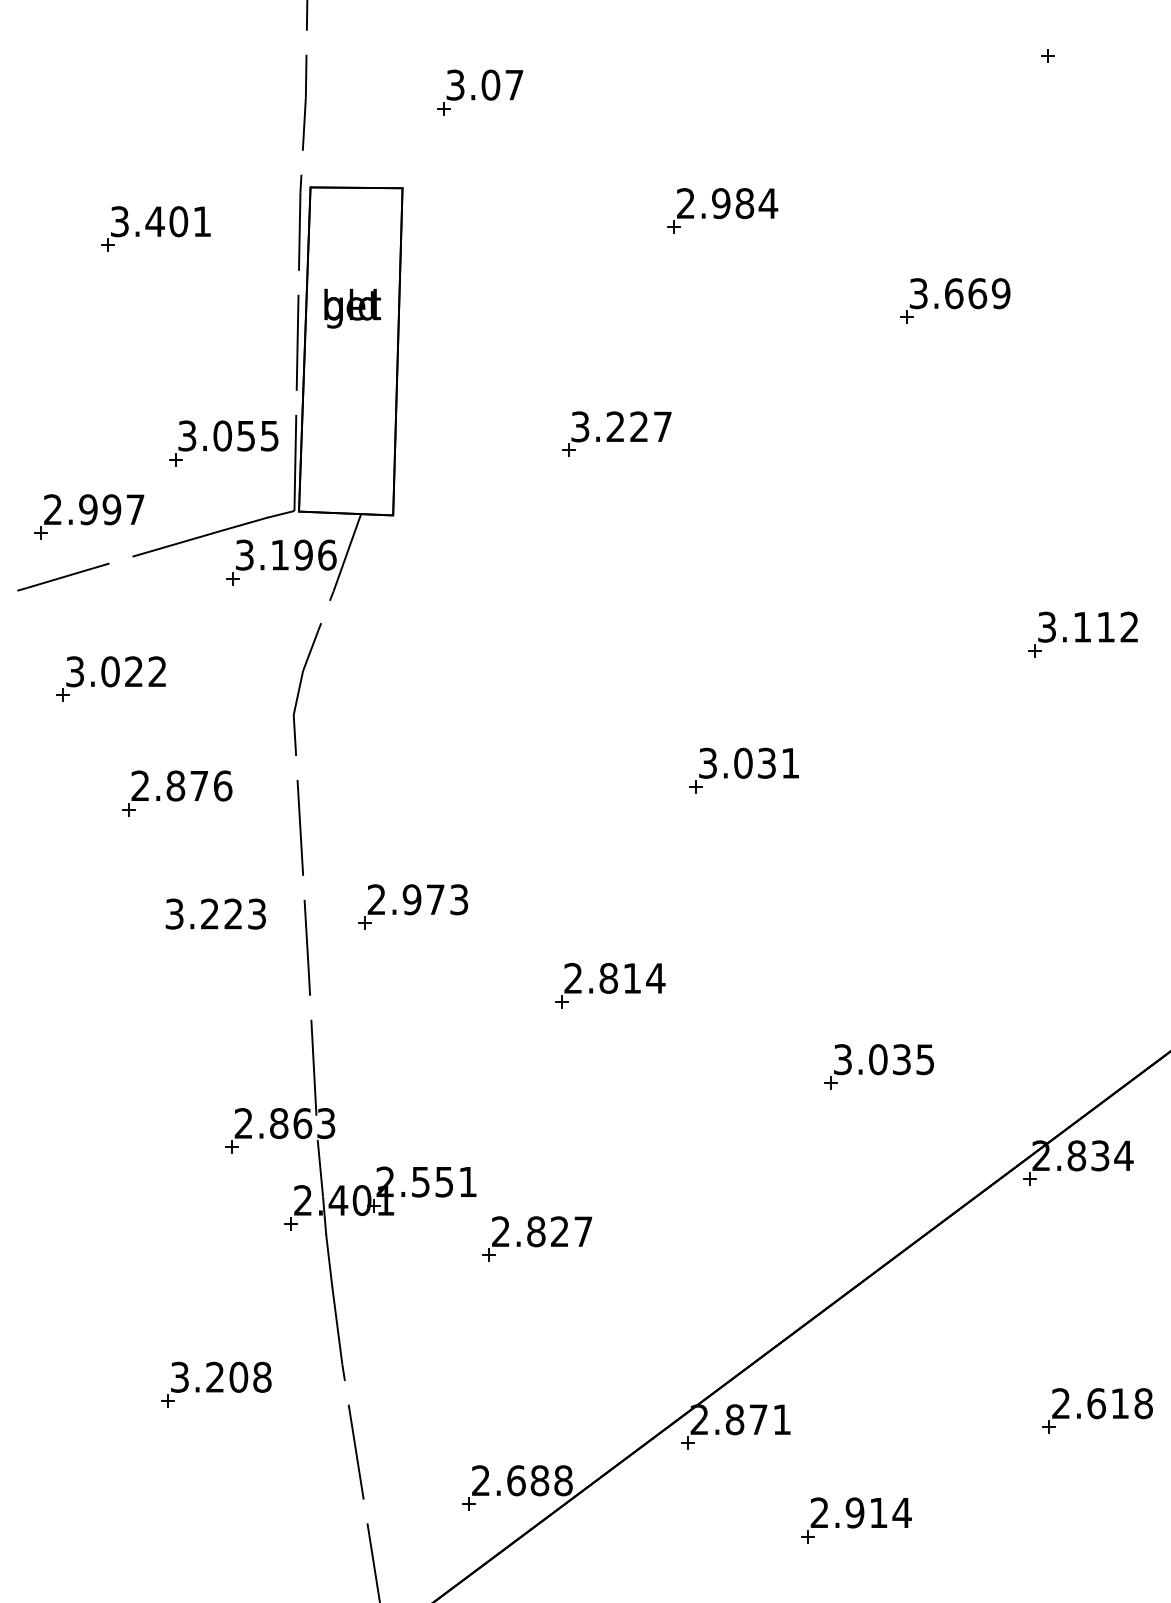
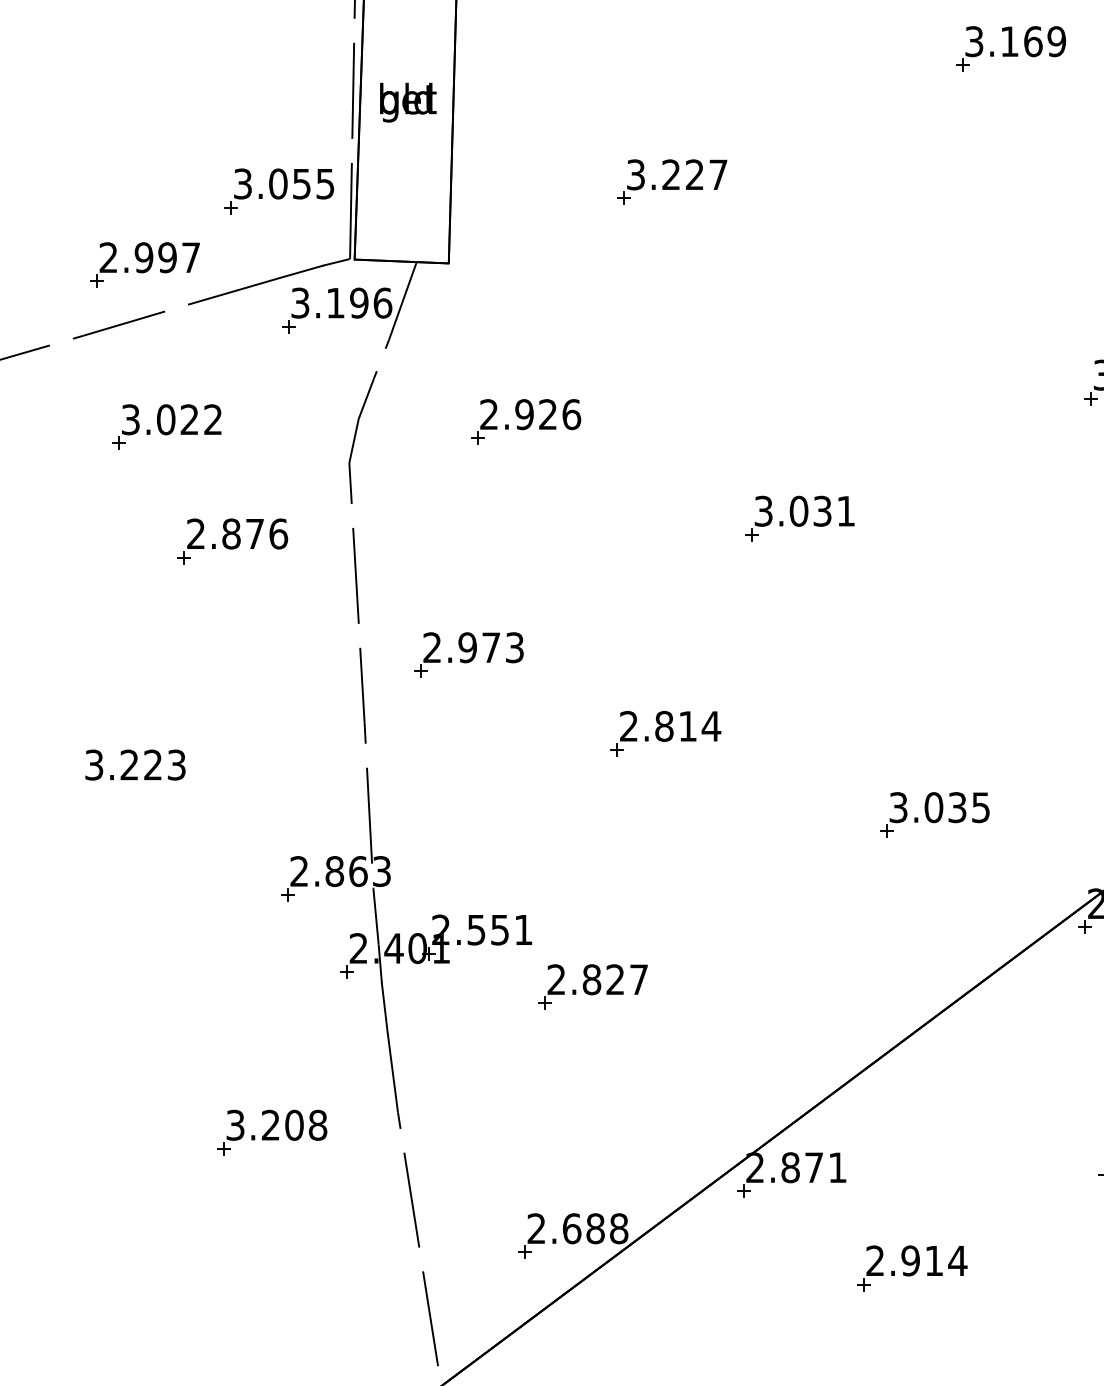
text: (954, 293) -> (1010, 41), 3.669 -> 3.169
text: (352, 308) -> (408, 102), moved
part: (470, 673) -> (526, 421), added
text: (215, 913) -> (135, 764), moved

